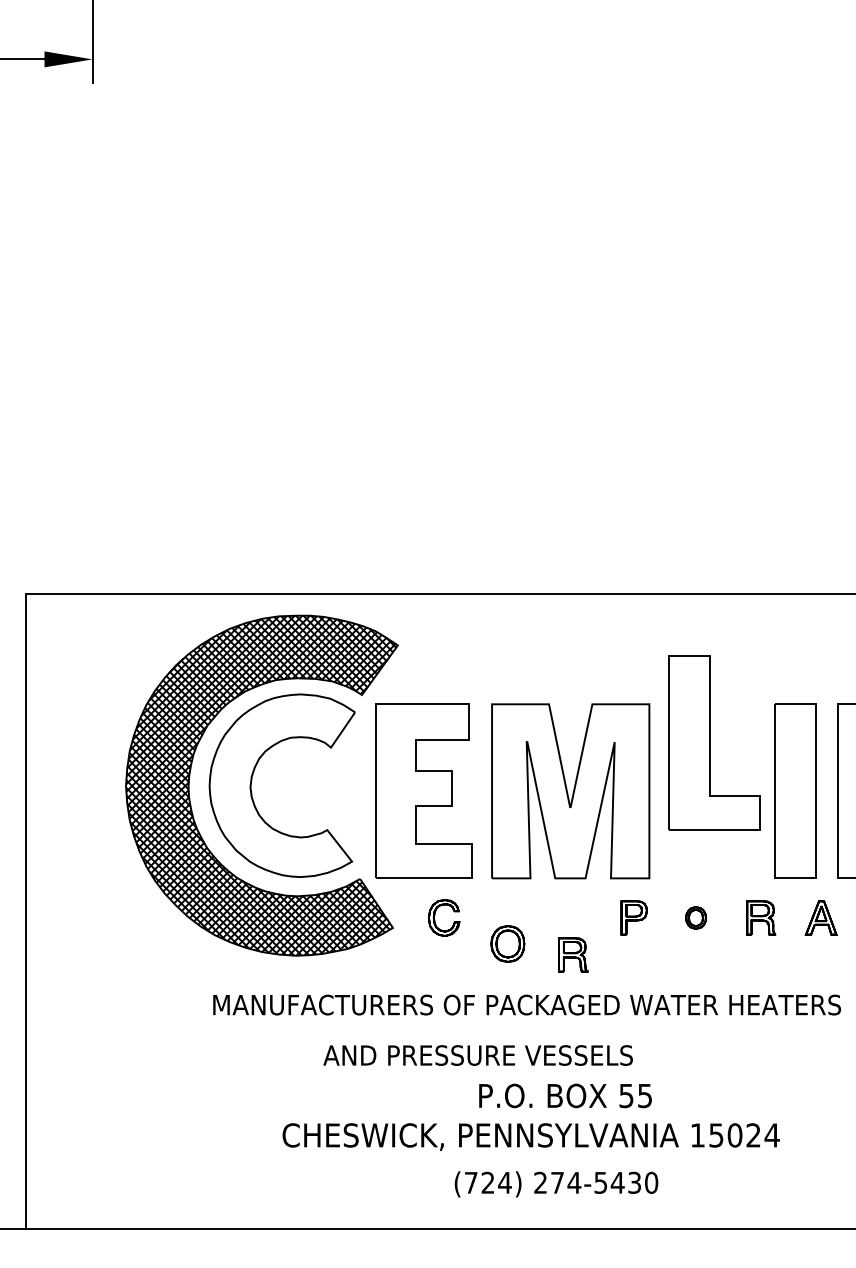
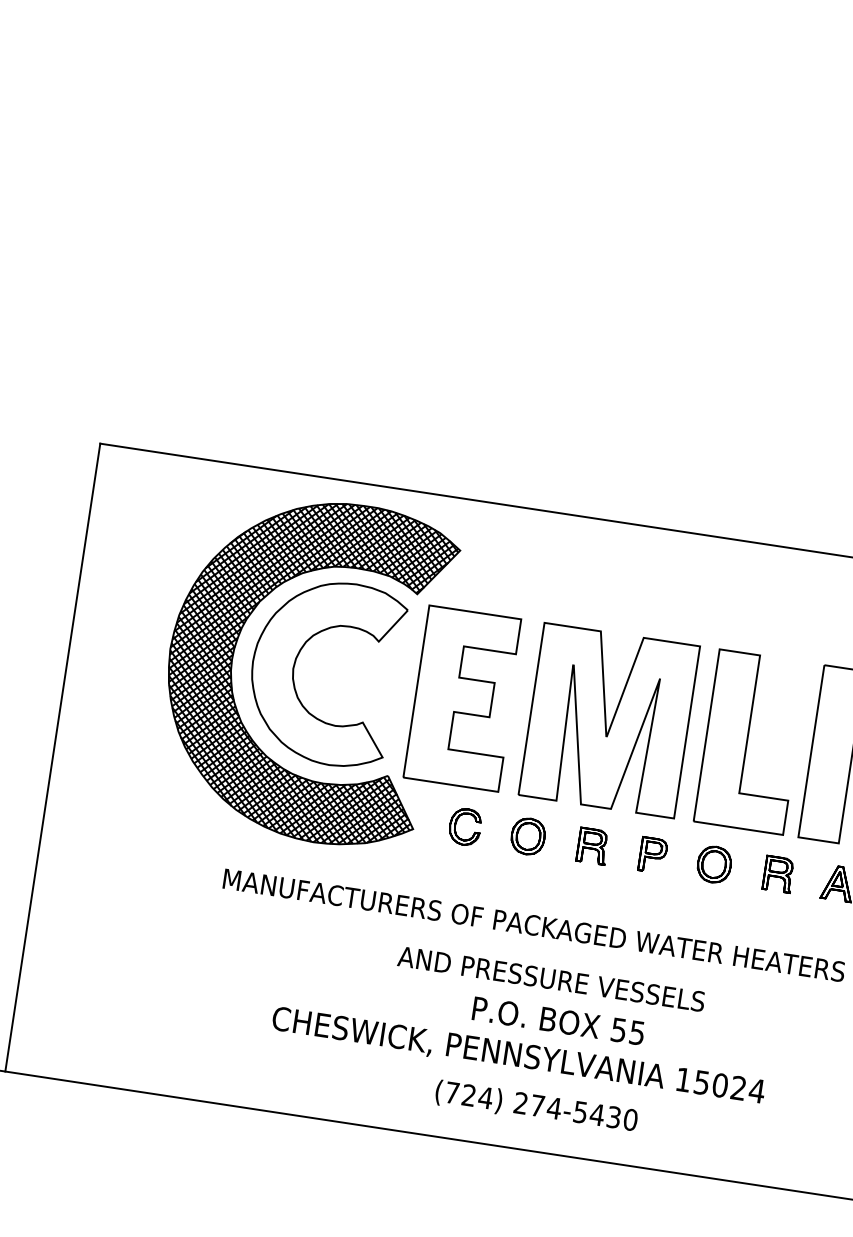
part: (714, 742) -> (751, 741), moved
part: (695, 917) -> (713, 864), size x1.67
part: (507, 943) -> (527, 835), moved
part: (573, 954) -> (593, 845), moved
text: (477, 1055) -> (550, 979), moved

